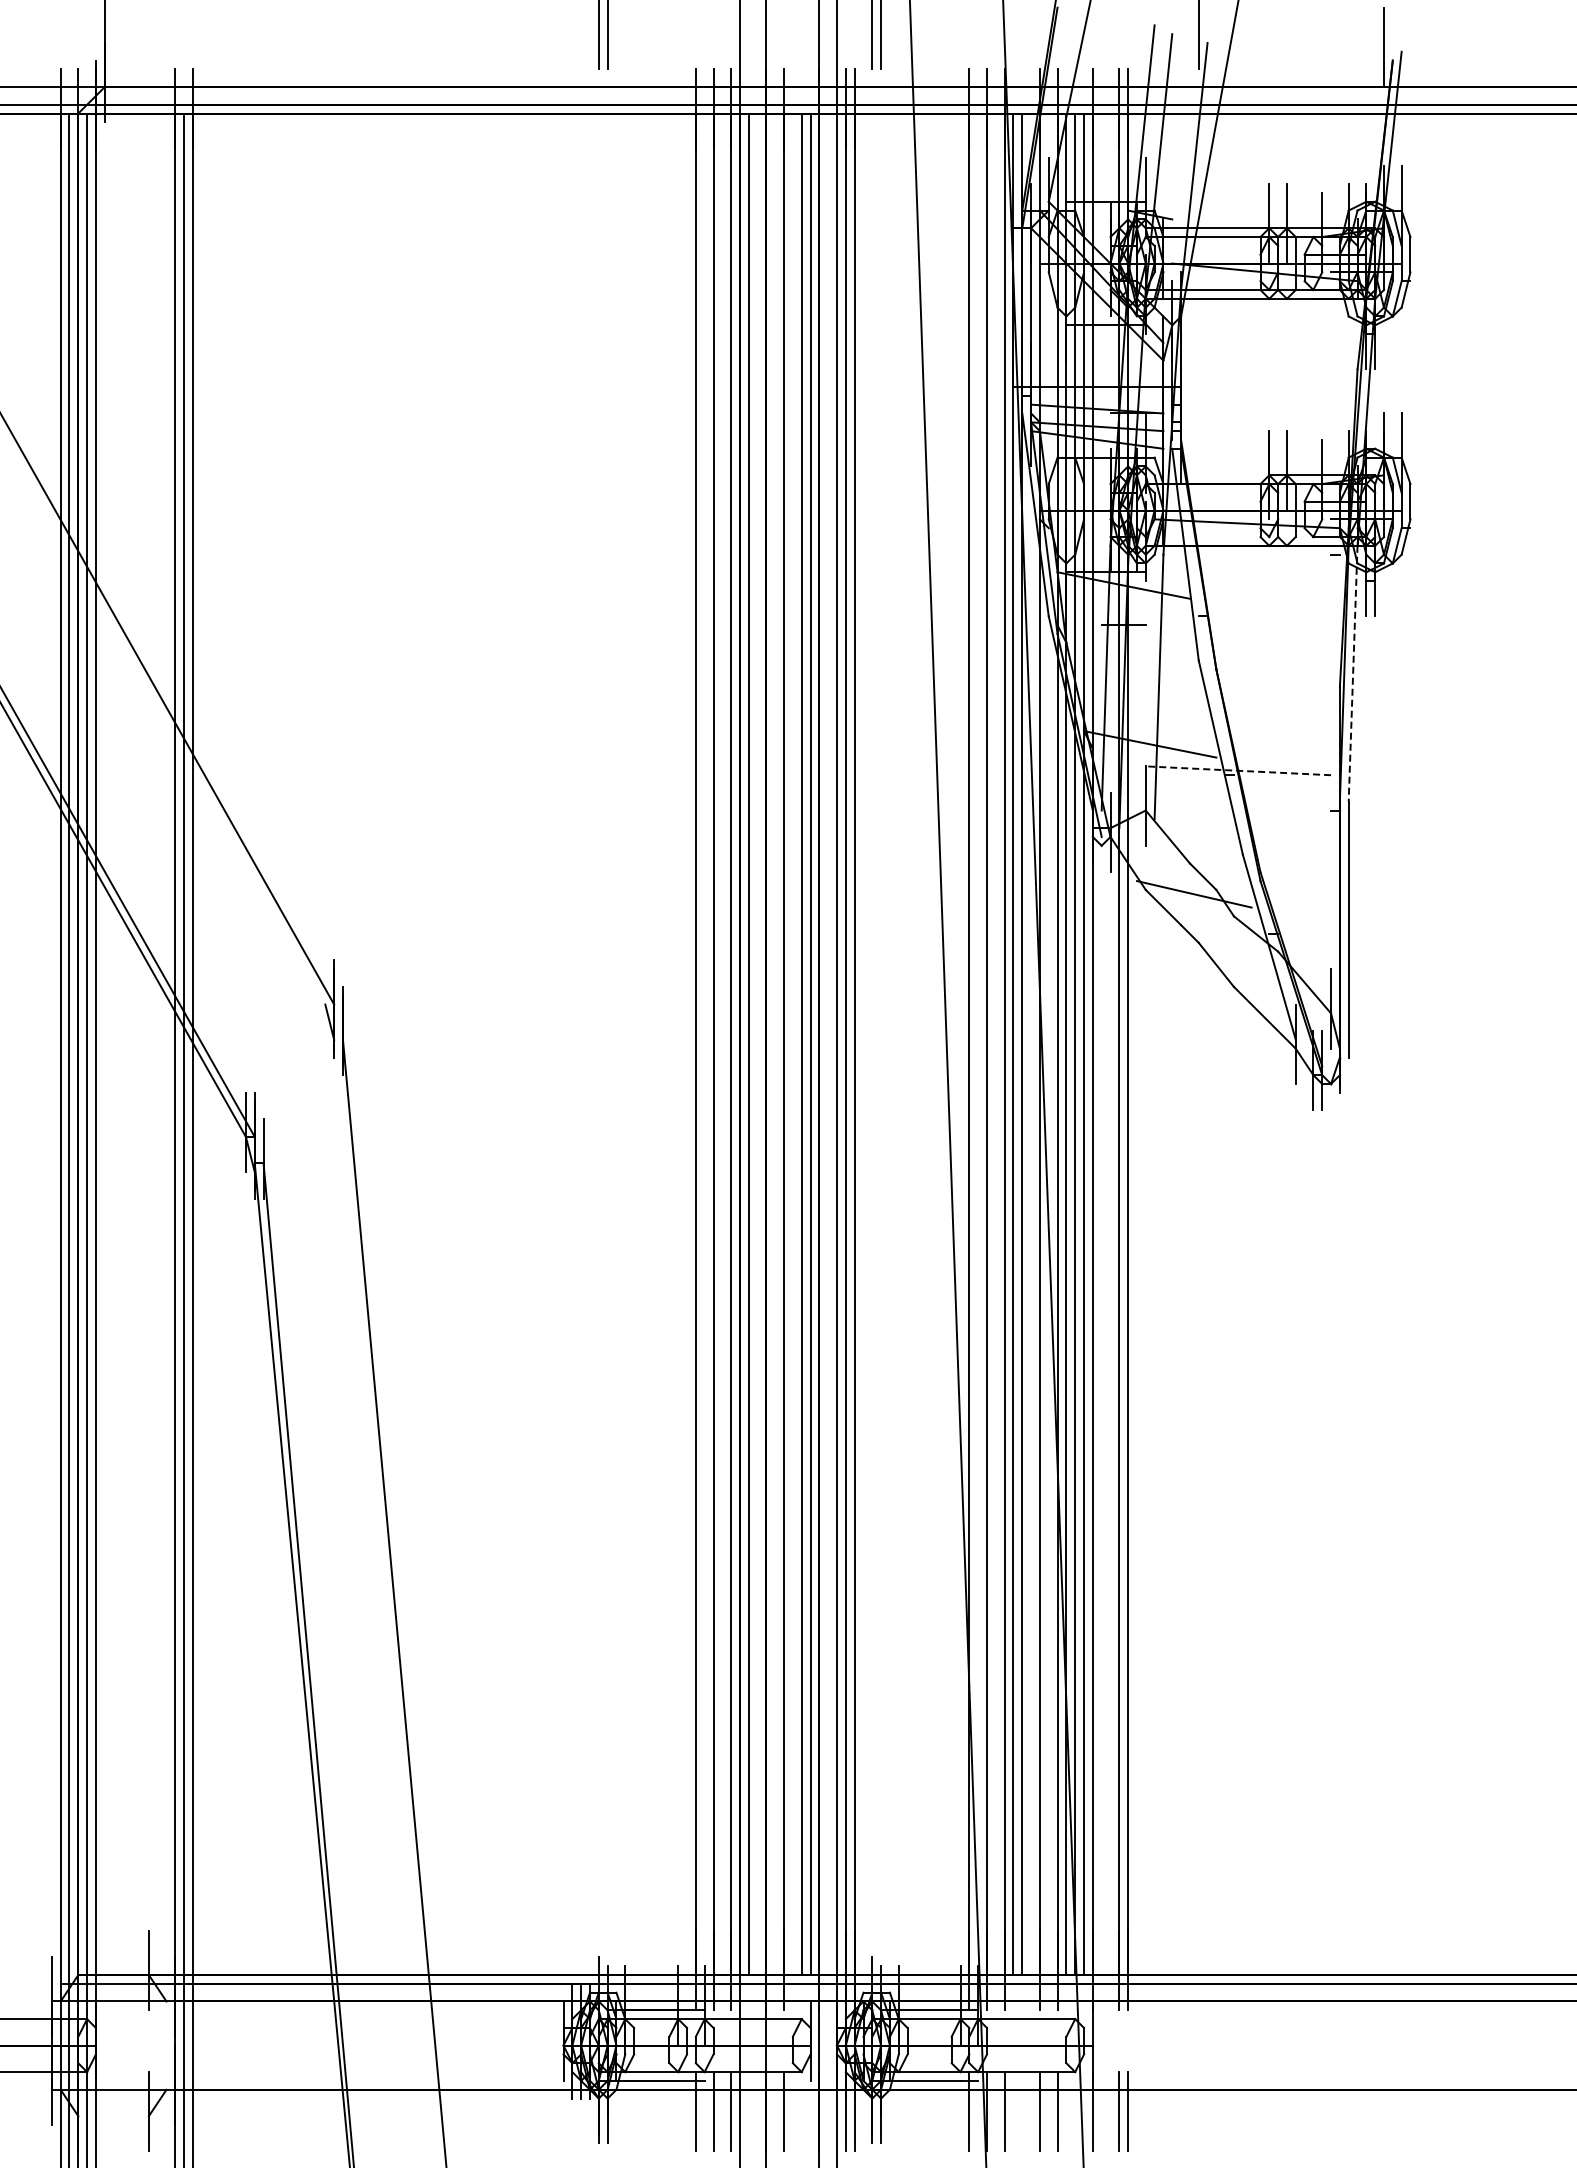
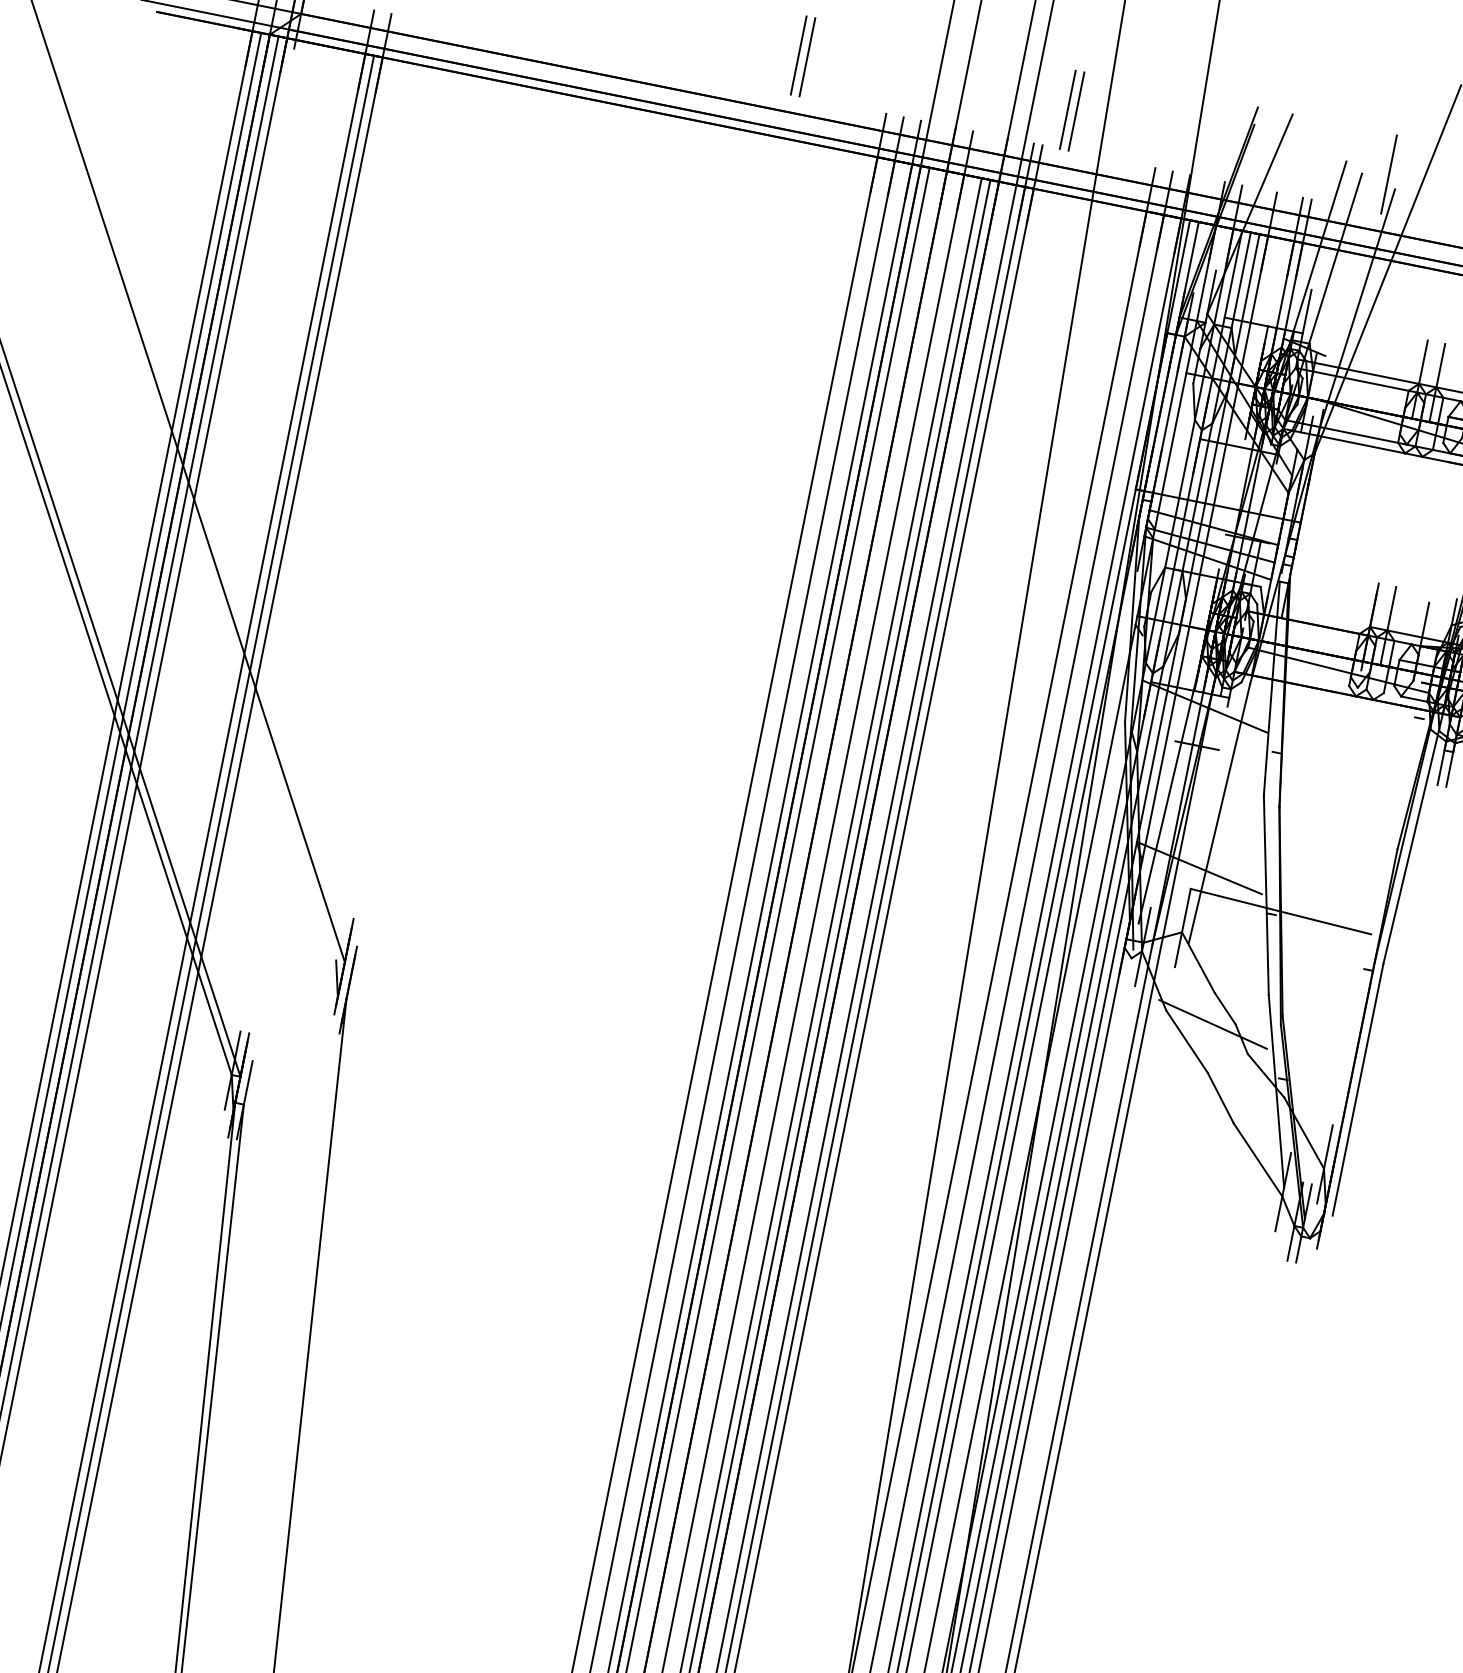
line: (1353, 673) -> (1413, 838), dashed -> solid
line: (1238, 770) -> (1281, 911), dashed -> solid

